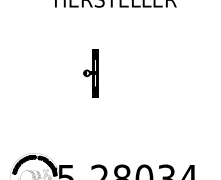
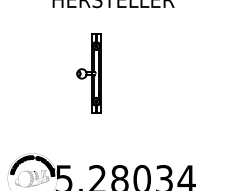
part: (90, 73) -> (88, 73), size x1.67

